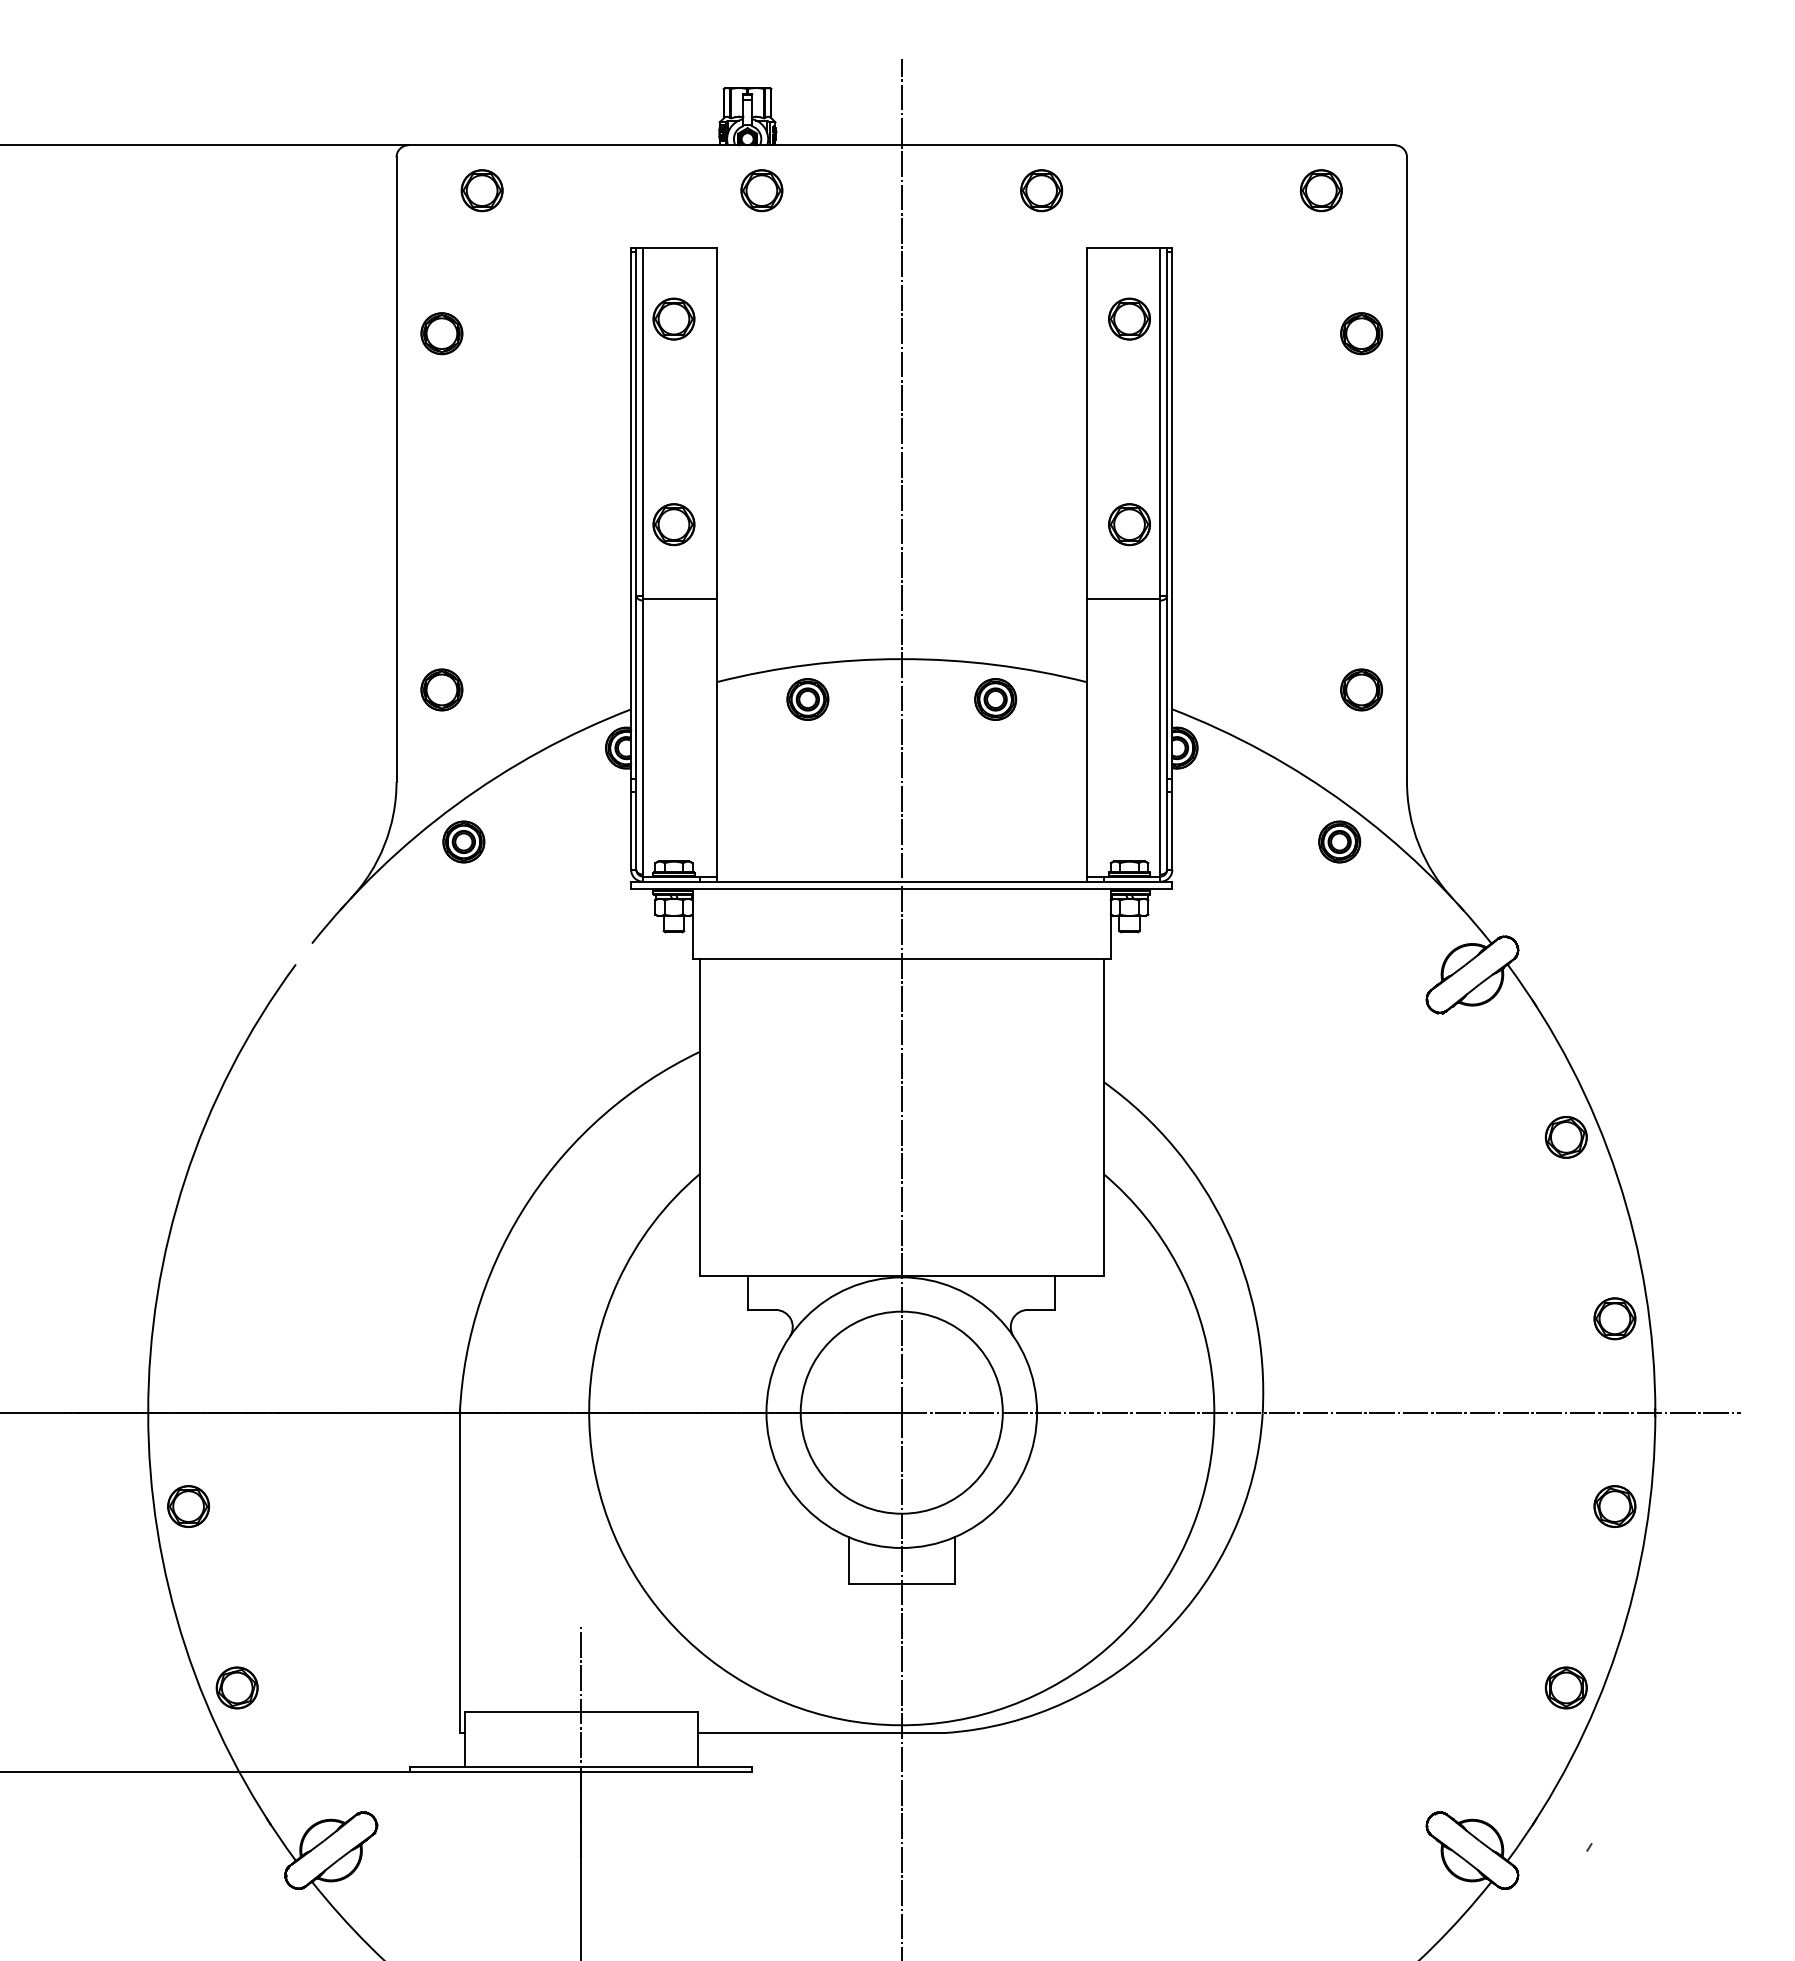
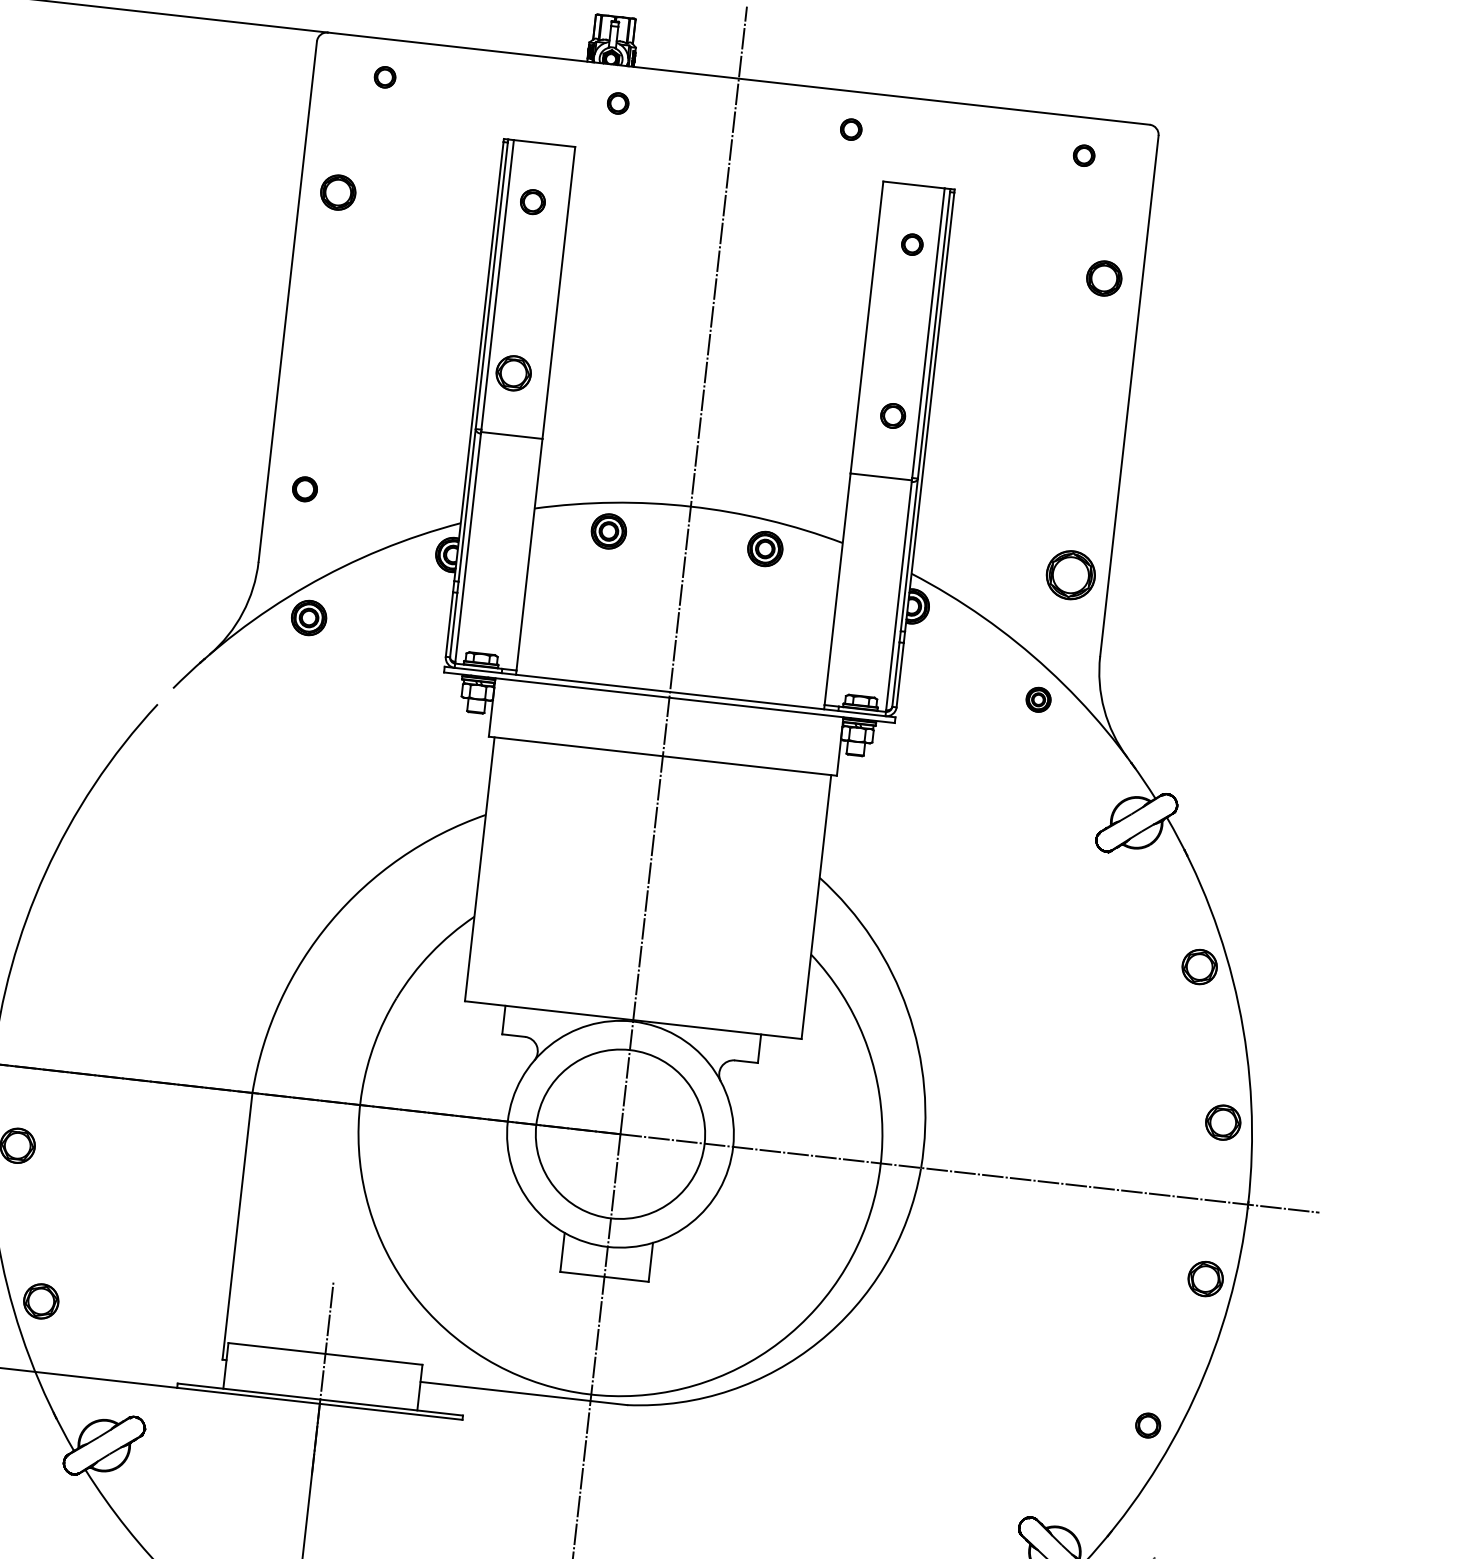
part: (481, 190) -> (384, 77), size x0.6
part: (761, 190) -> (617, 103), size x0.6
part: (1041, 190) -> (851, 129), size x0.6
part: (1321, 190) -> (1084, 155), size x0.6
part: (673, 318) -> (532, 201), size x0.7
part: (1129, 318) -> (912, 244), size x0.6
part: (1129, 524) -> (893, 415), size x0.7
part: (441, 689) -> (304, 488), size x0.7
part: (1361, 689) -> (1070, 574), size x1.4
part: (1339, 841) -> (1038, 699), size x0.7
part: (1565, 1687) -> (1147, 1425), size x0.7

